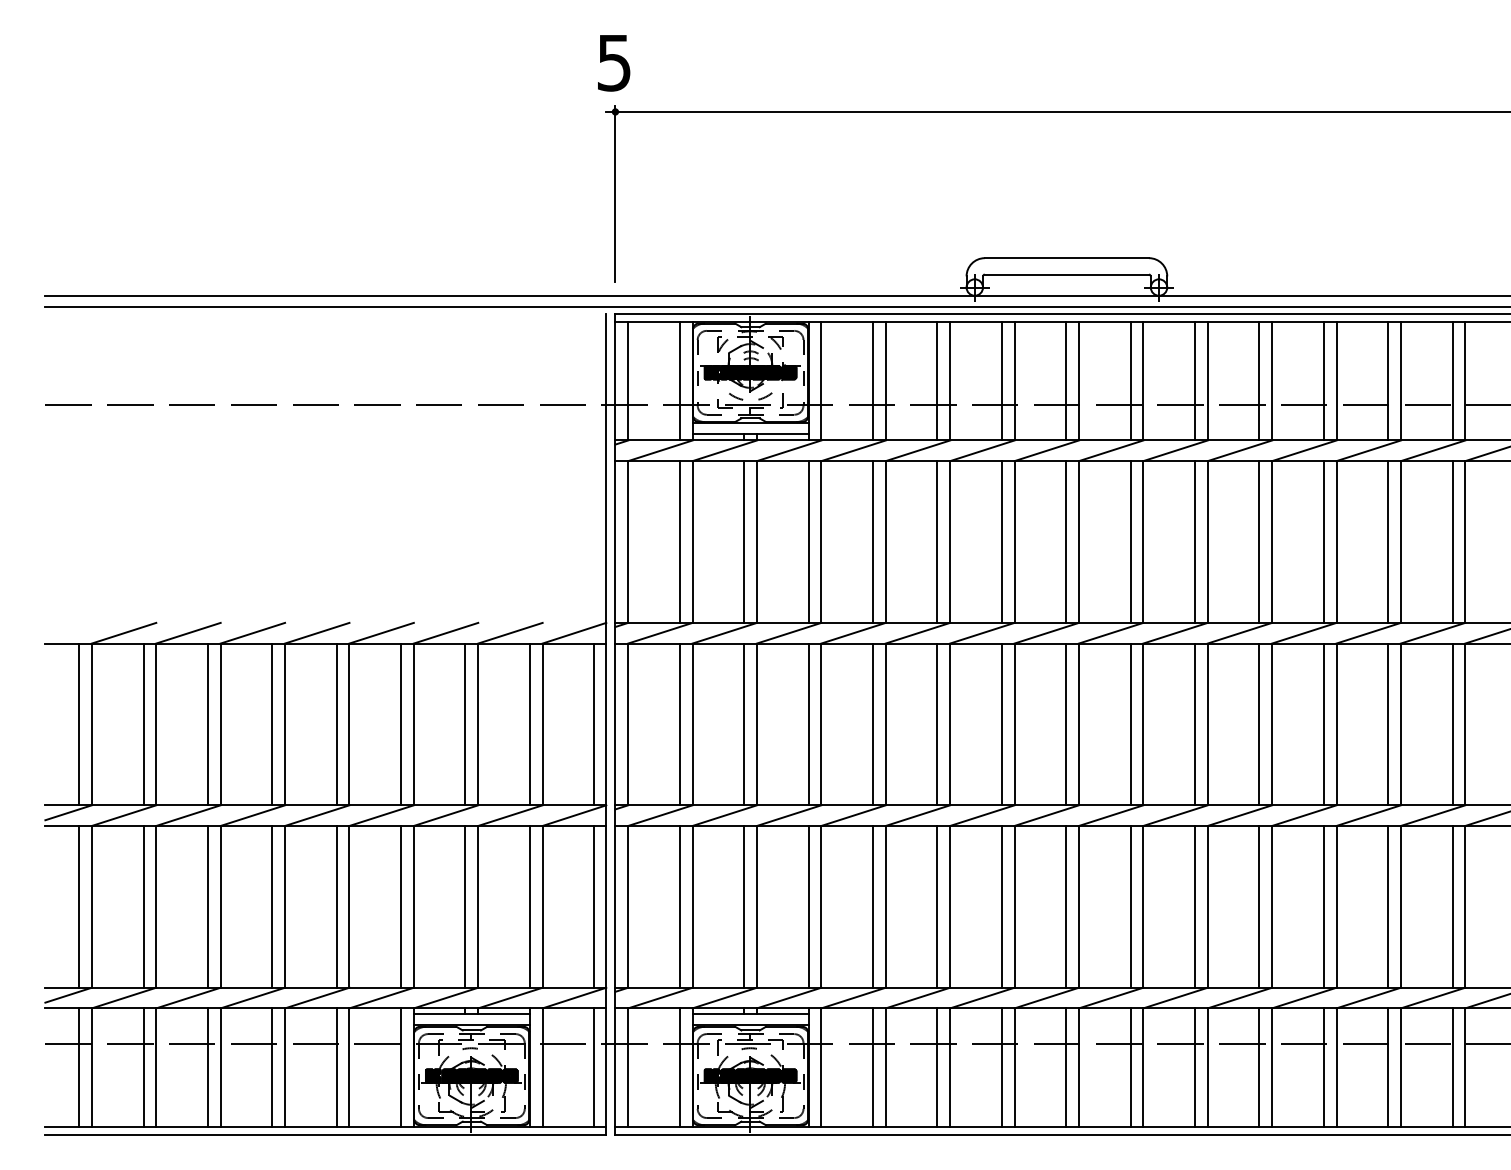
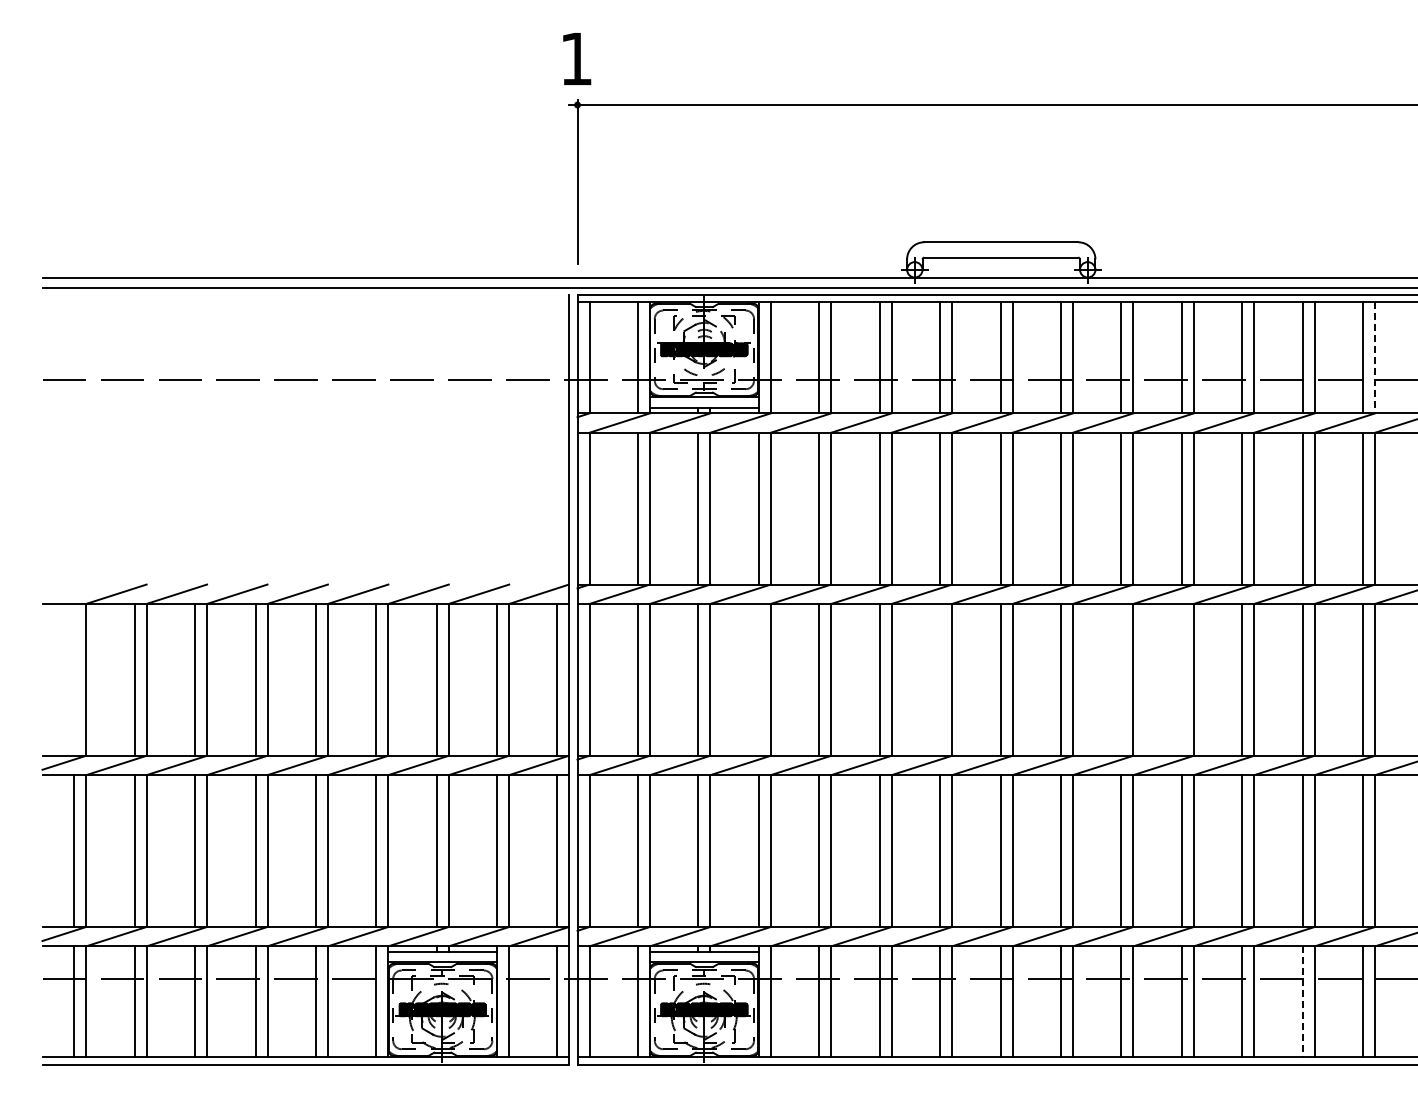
text: (614, 63) -> (576, 59), 5 -> 1
line: (1465, 380) -> (1375, 357), solid -> dashed
line: (79, 724) -> (74, 679), removed
line: (808, 724) -> (758, 679), removed
line: (1002, 724) -> (940, 679), removed
line: (1195, 724) -> (1121, 679), removed
line: (1258, 724) -> (1181, 679), removed
line: (1387, 1067) -> (1302, 1001), solid -> dashed

